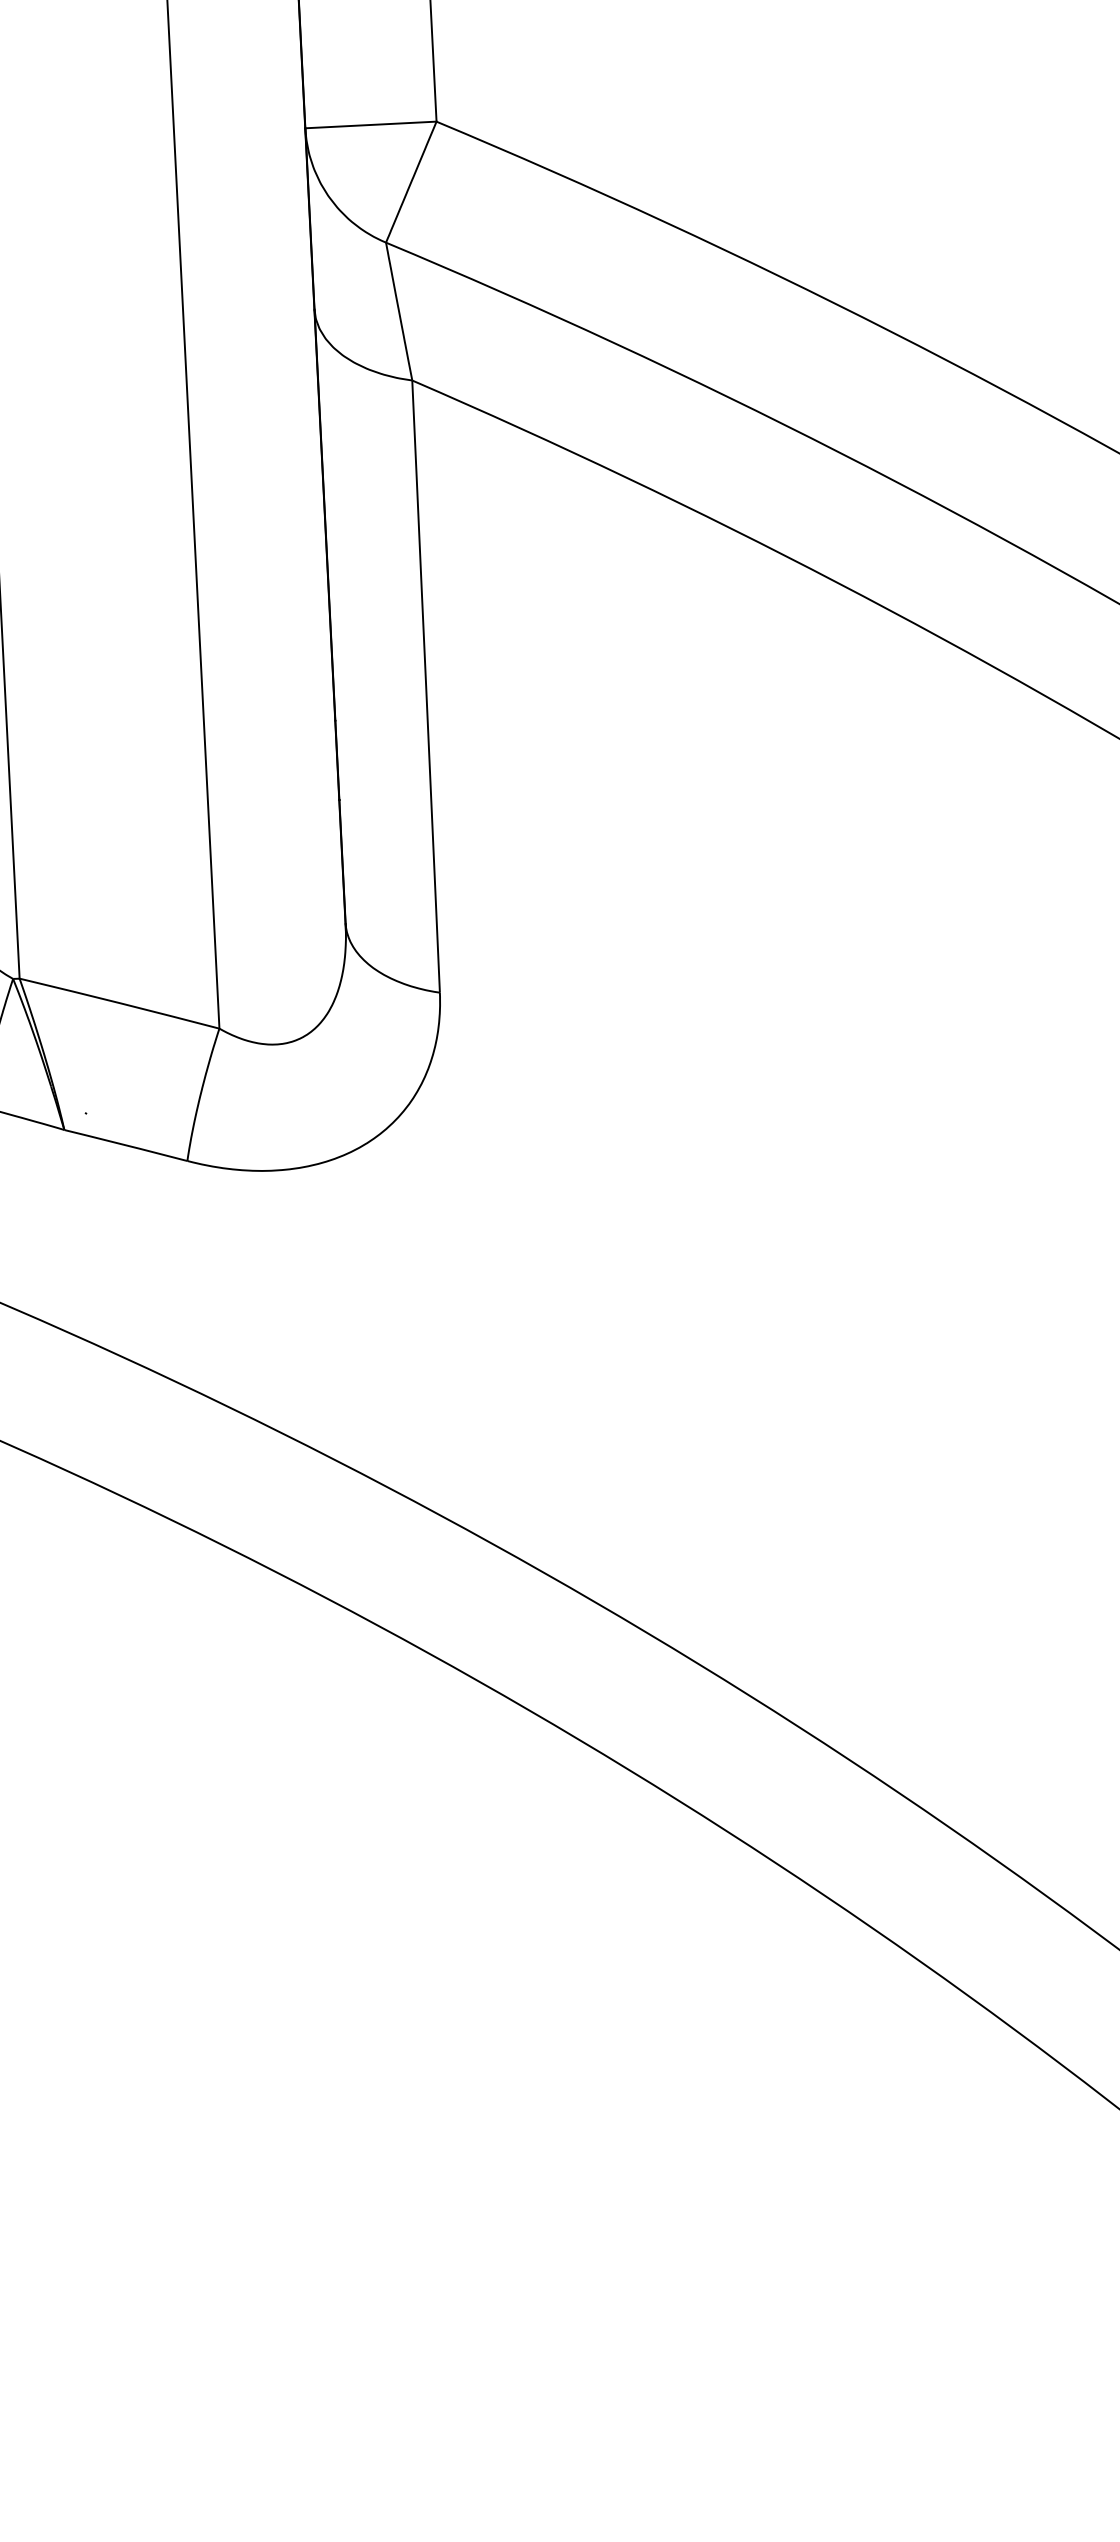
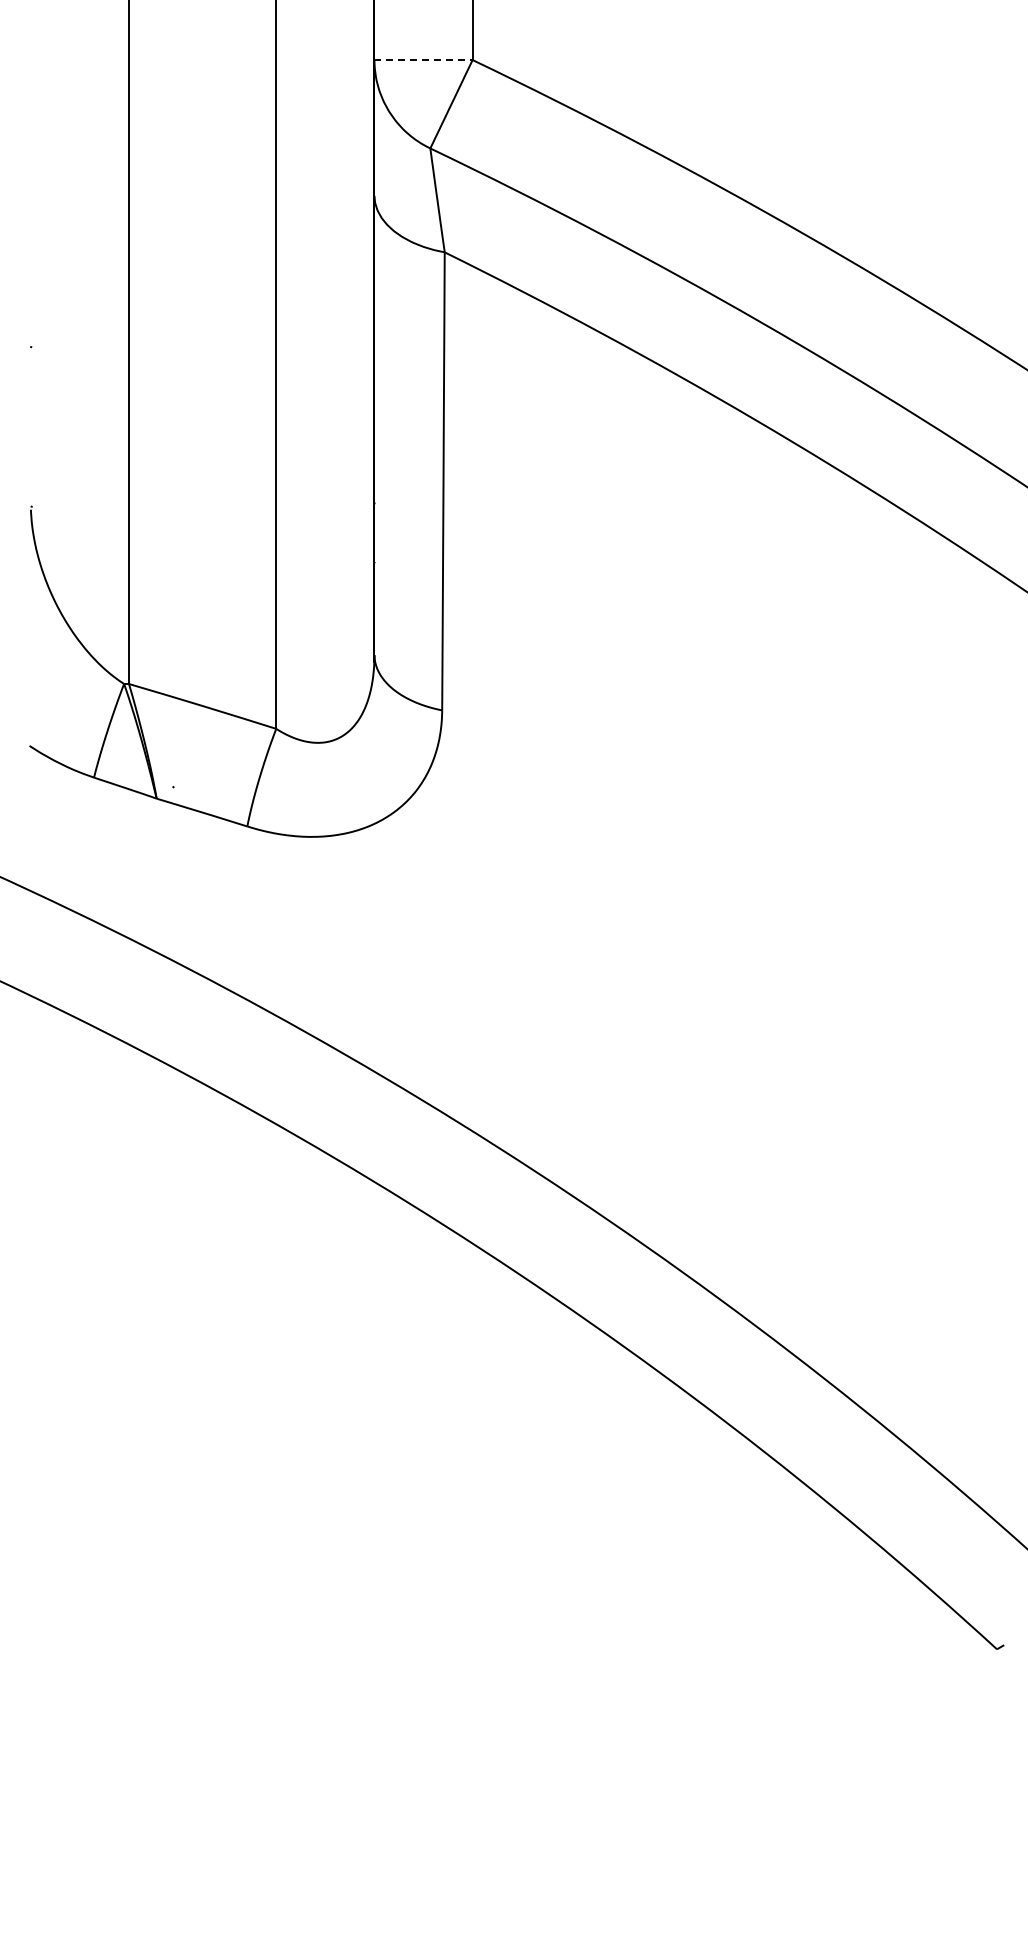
line: (372, 125) -> (424, 60), solid -> dashed

